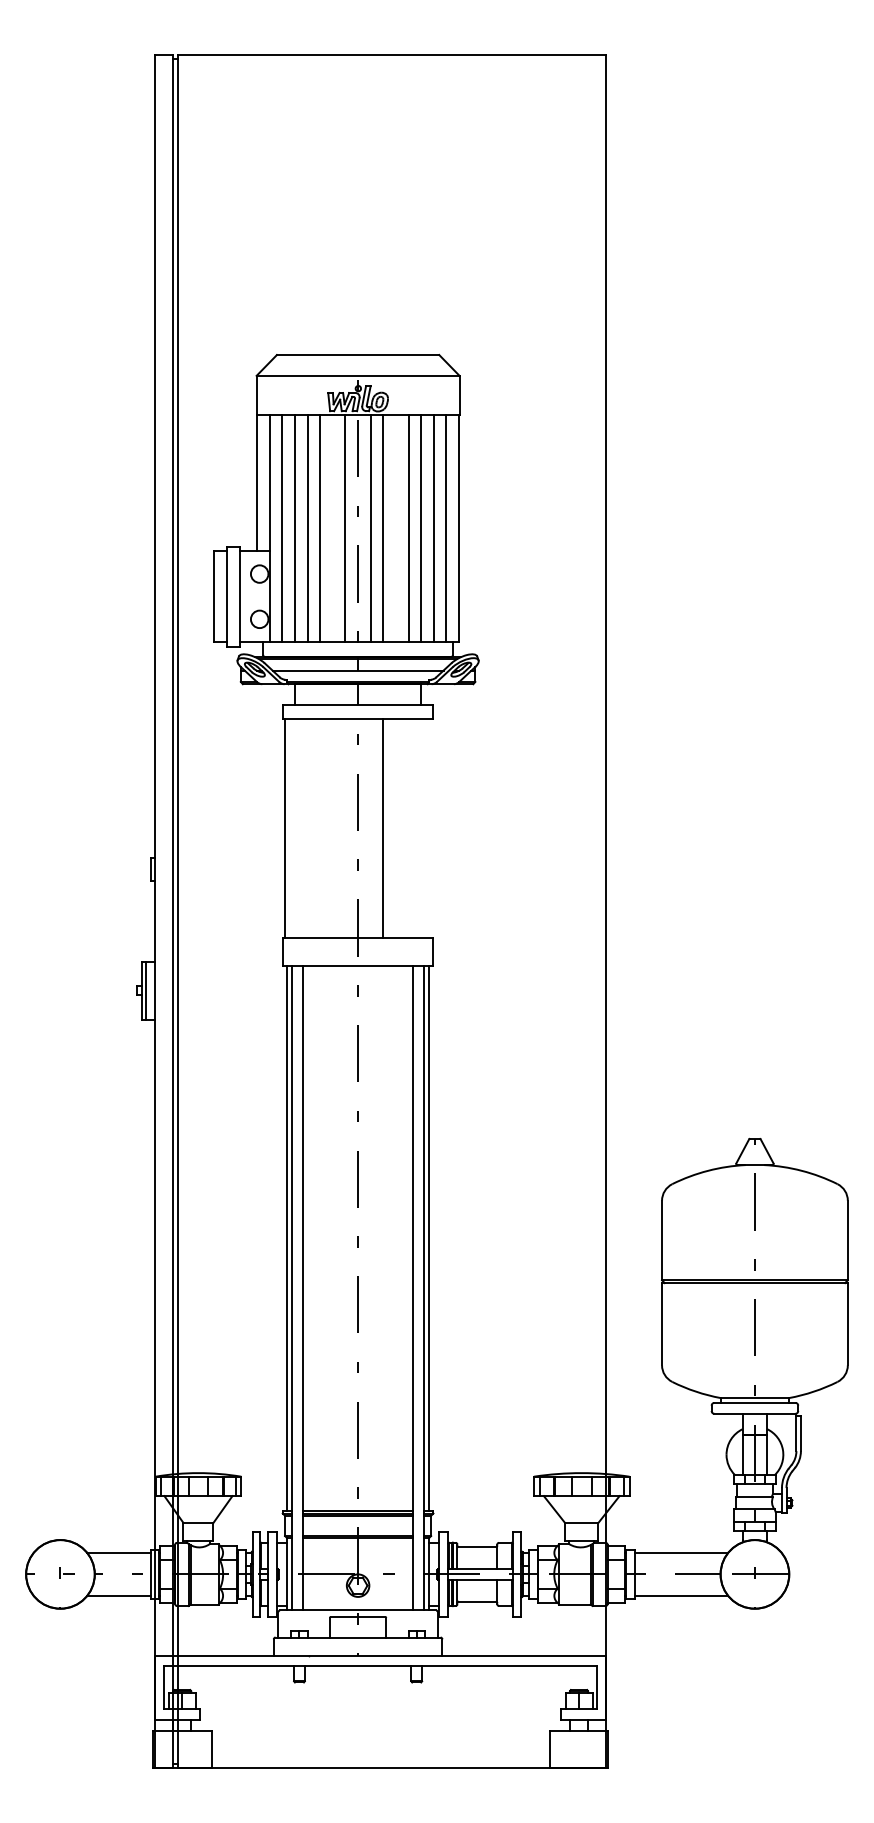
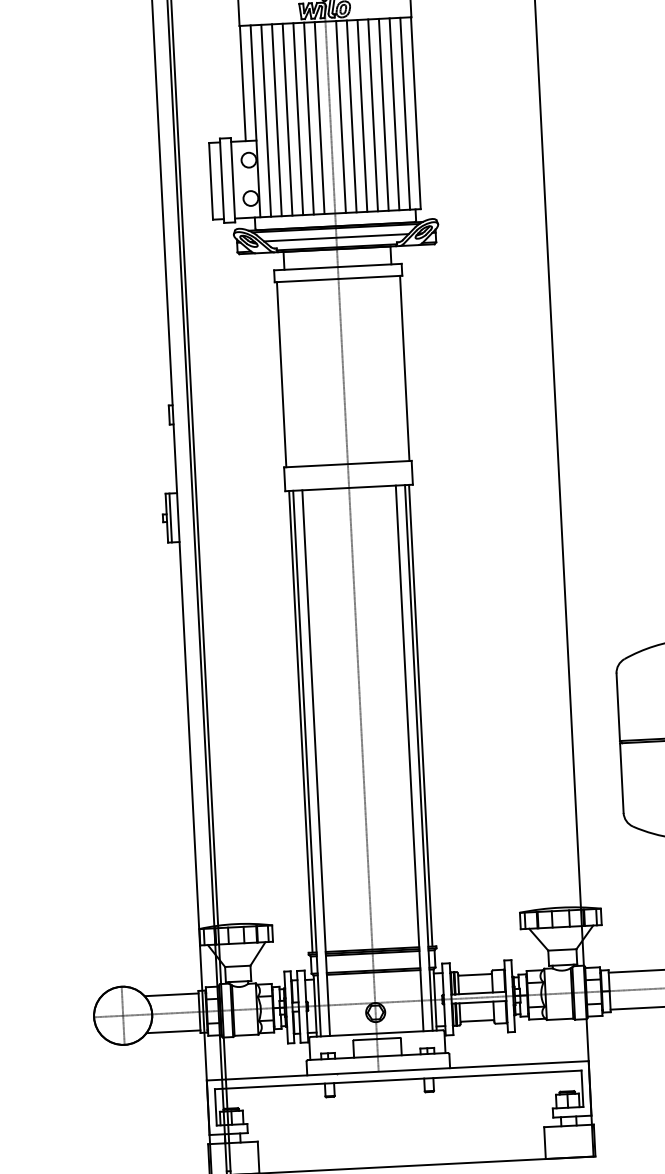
line: (332, 528) -> (308, 118), added
line: (395, 528) -> (362, 115), added
line: (382, 828) -> (404, 368), moved

